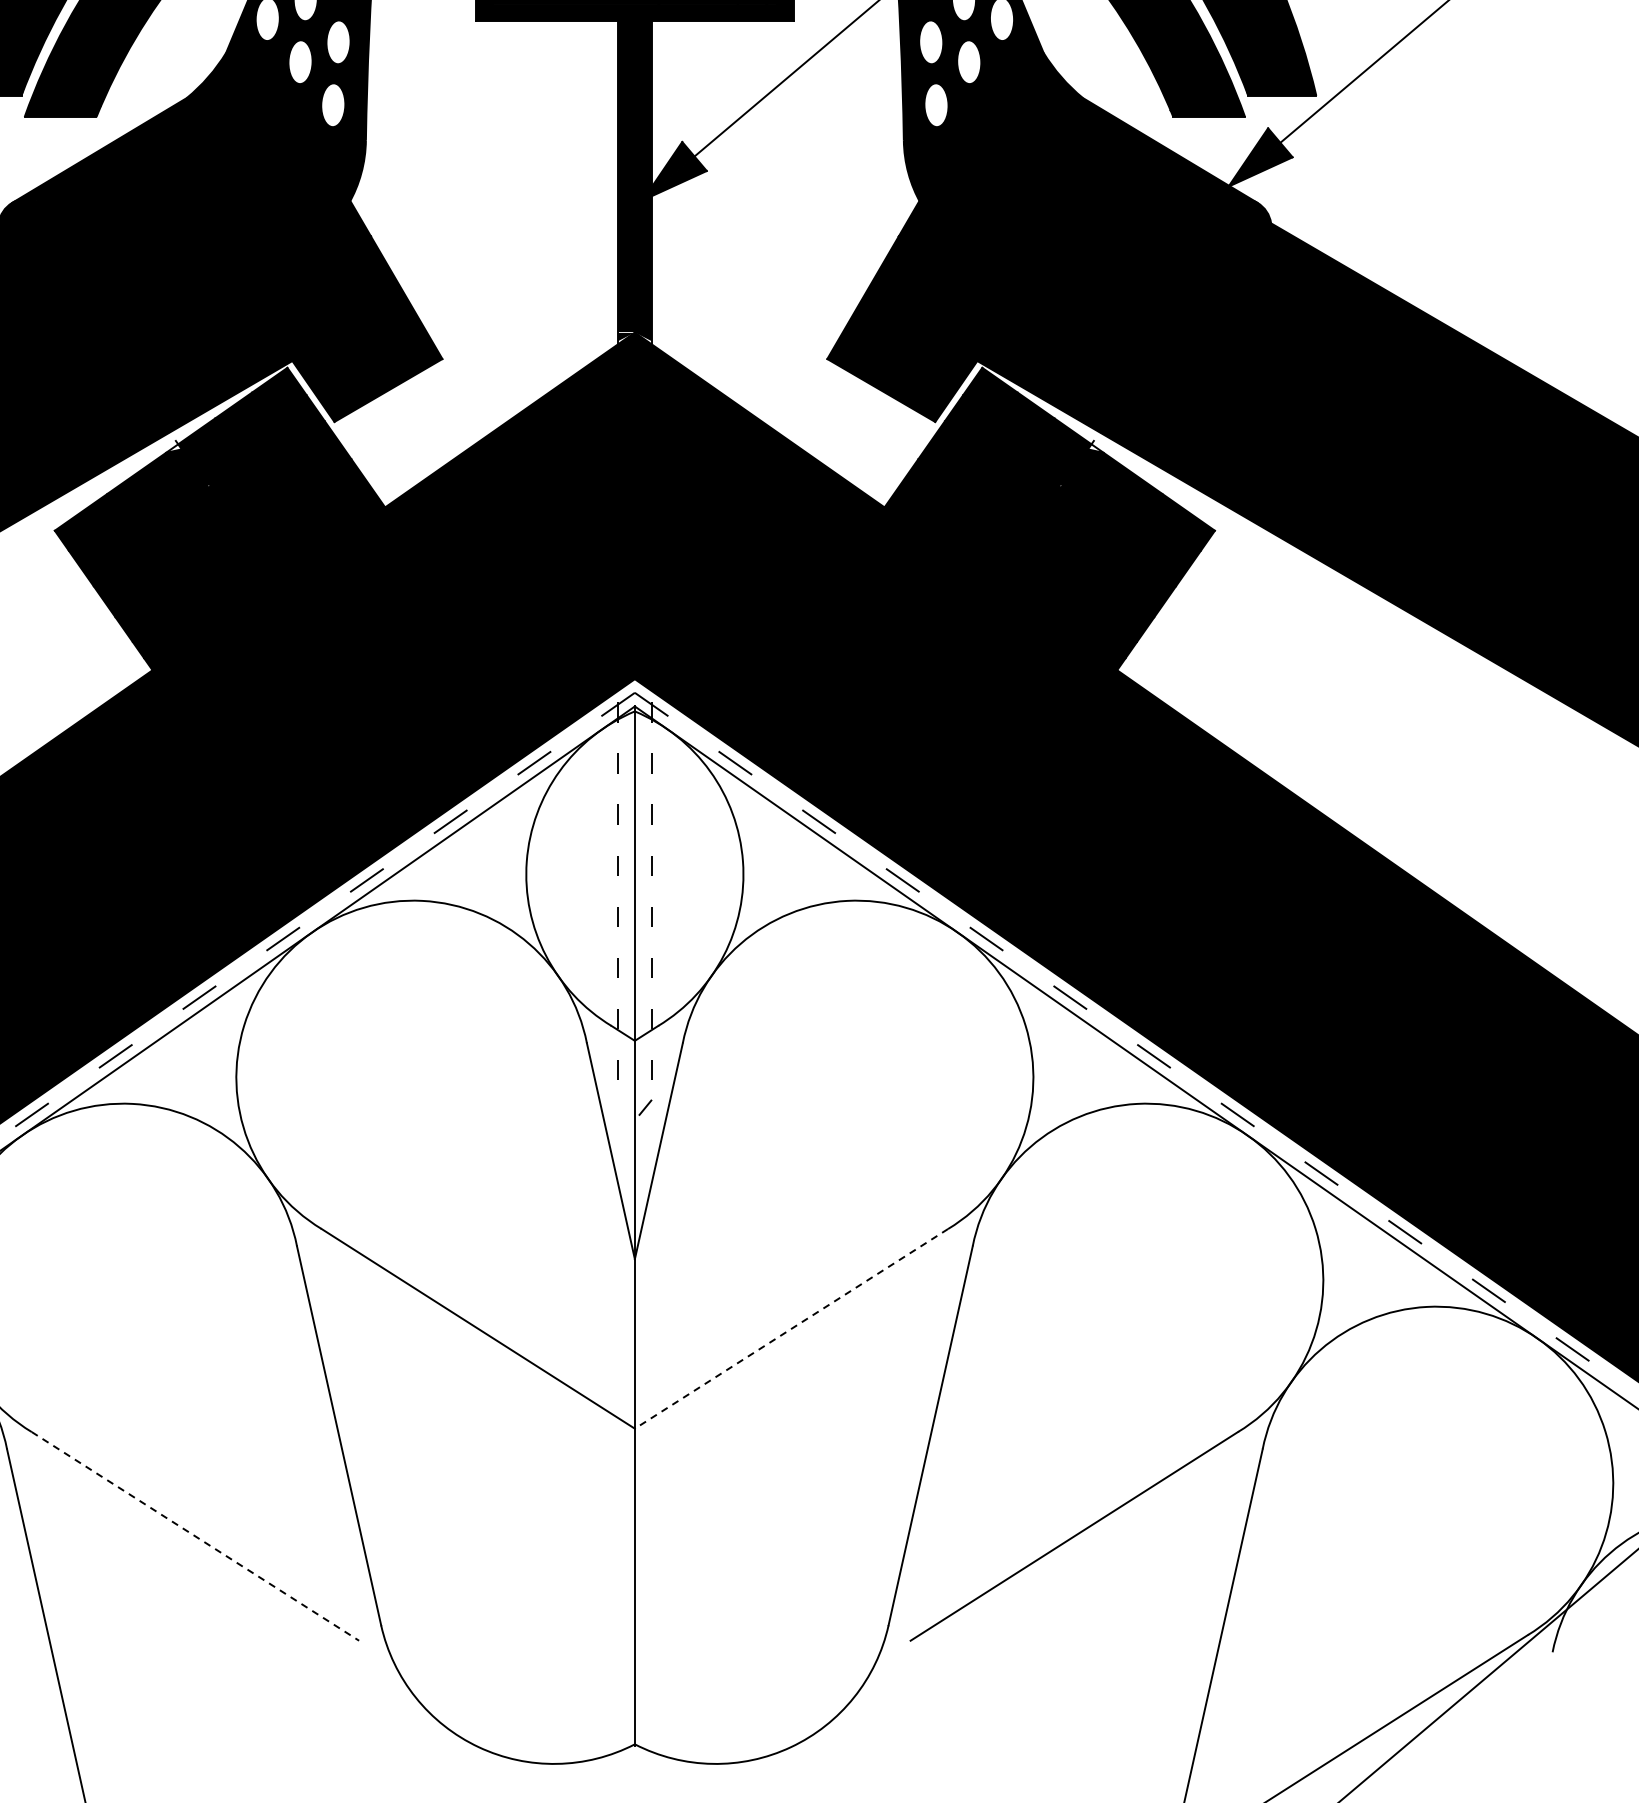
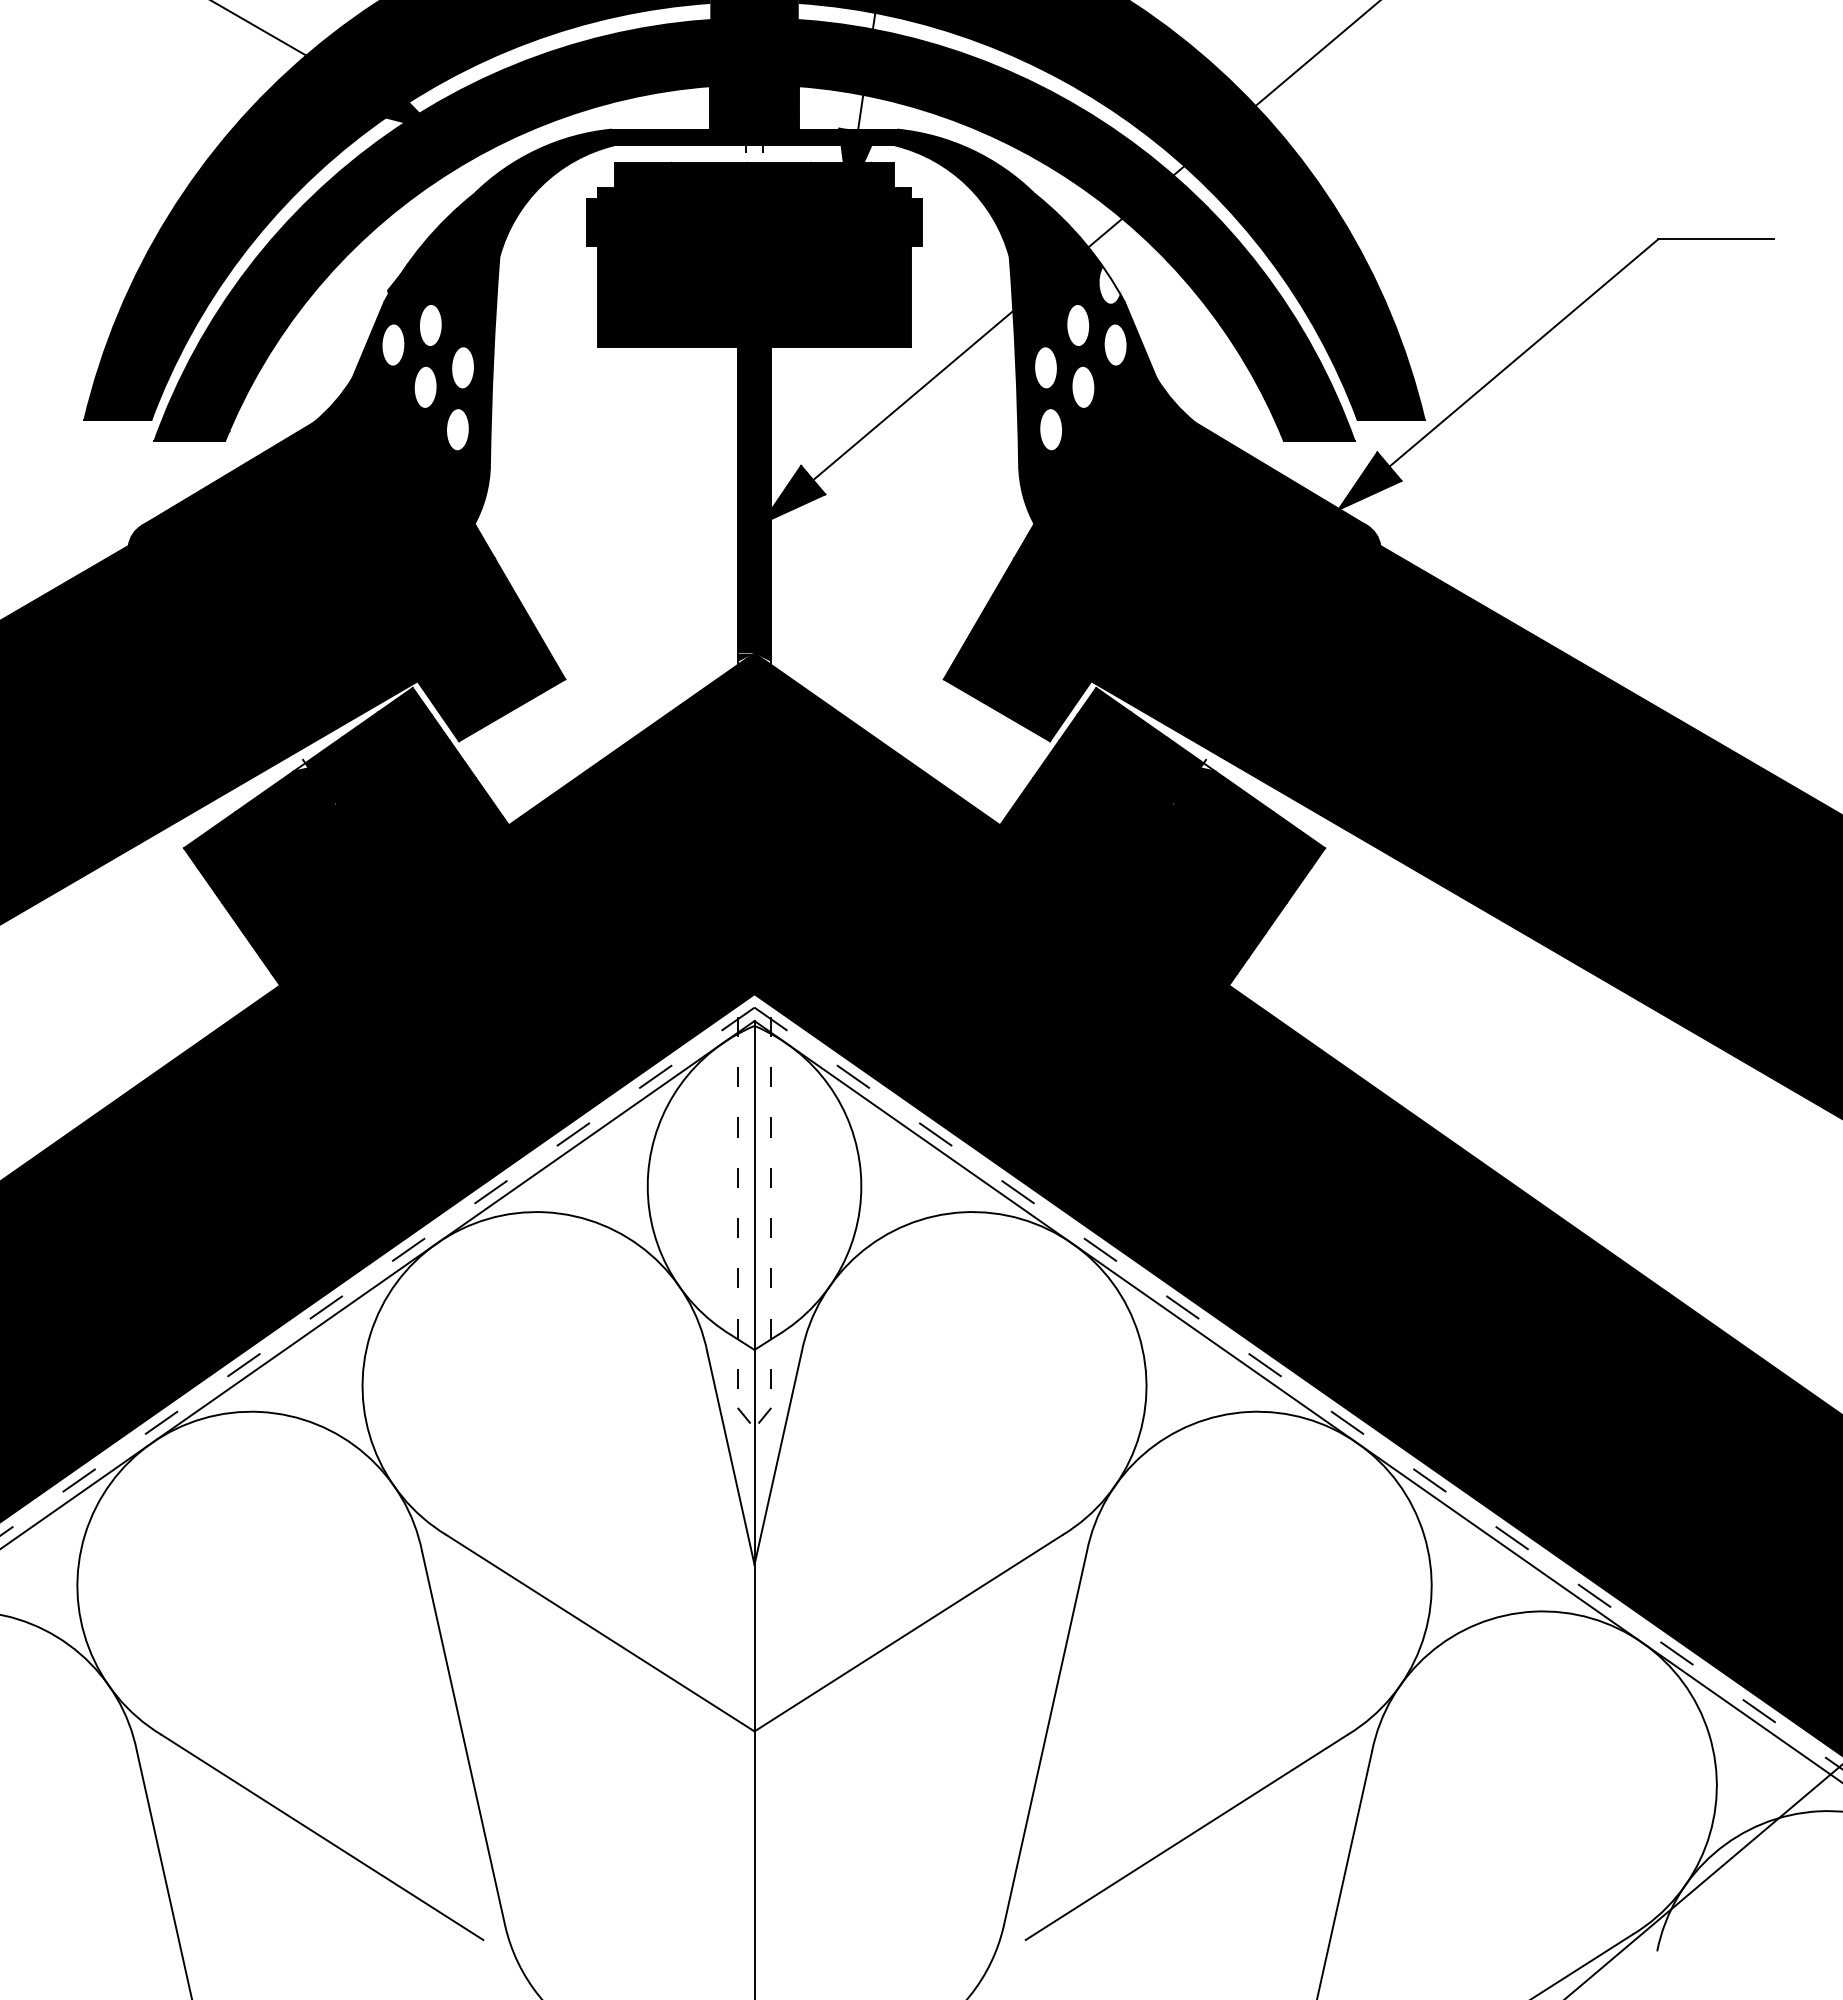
line: (625, 1109) -> (745, 1417), added
line: (791, 1329) -> (908, 1633), dashed -> solid
line: (195, 1536) -> (322, 1837), dashed -> solid

